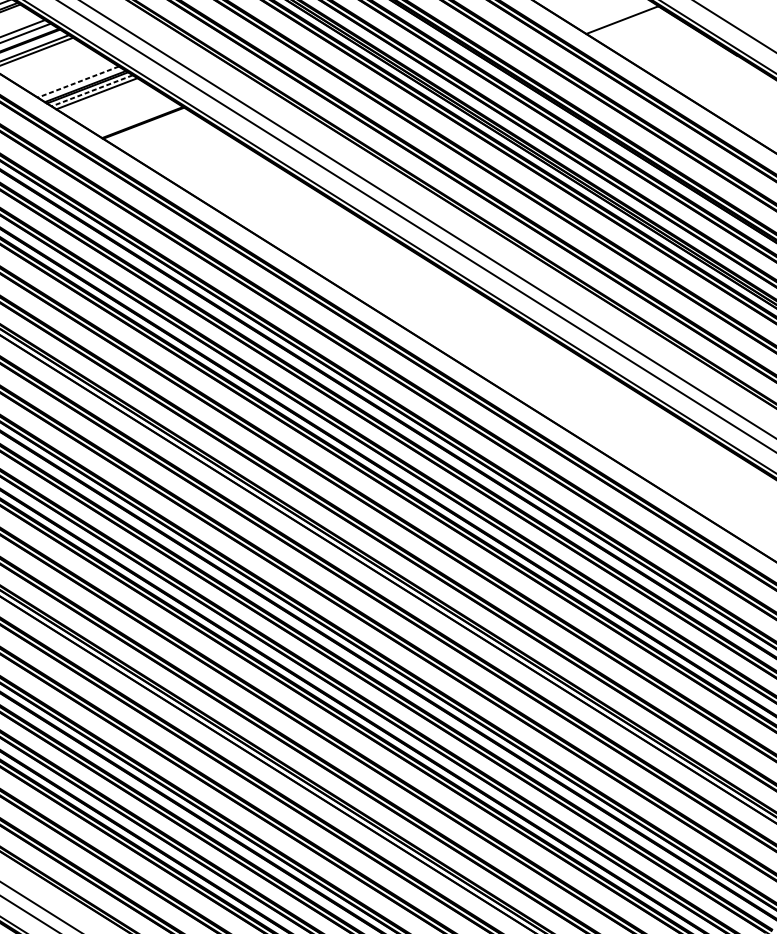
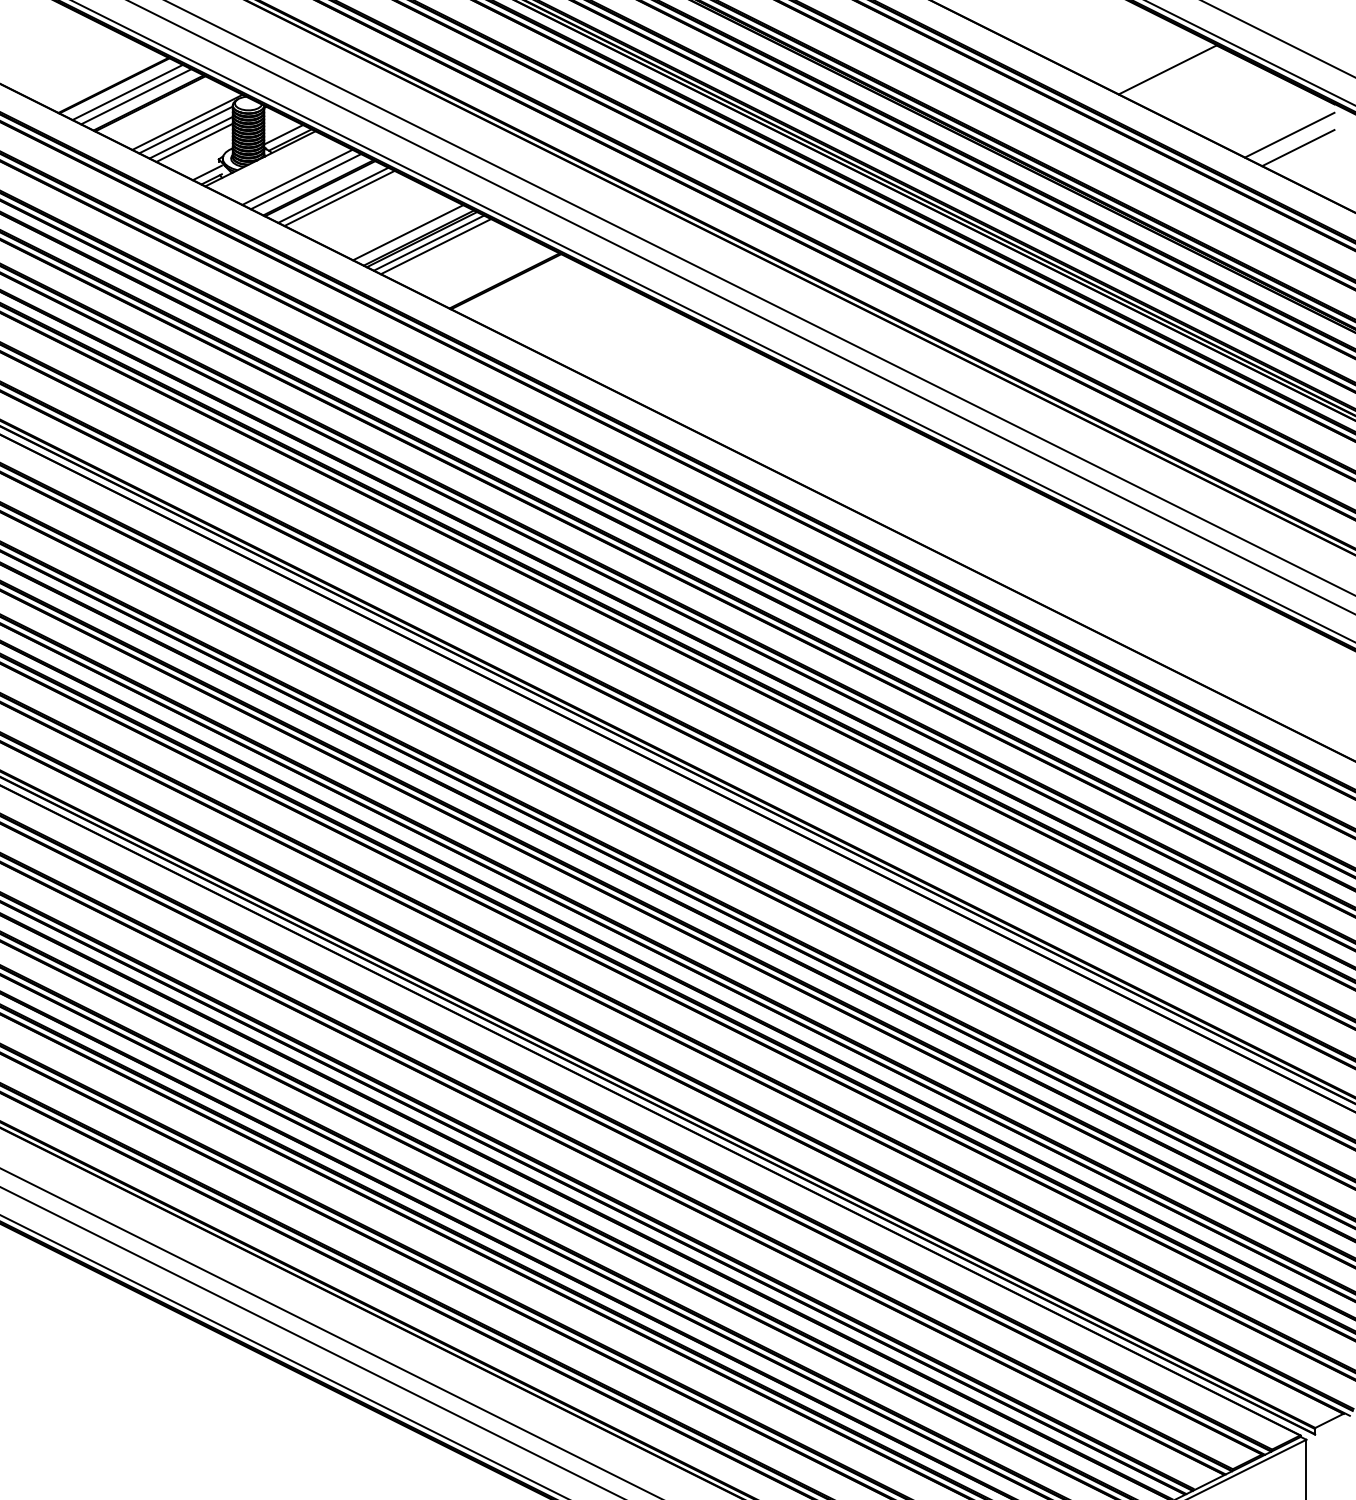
line: (703, 73) -> (1289, 134), added
line: (78, 81) -> (408, 232), dashed -> solid
line: (708, 84) -> (1298, 148), added
line: (92, 91) -> (429, 243), dashed -> solid

